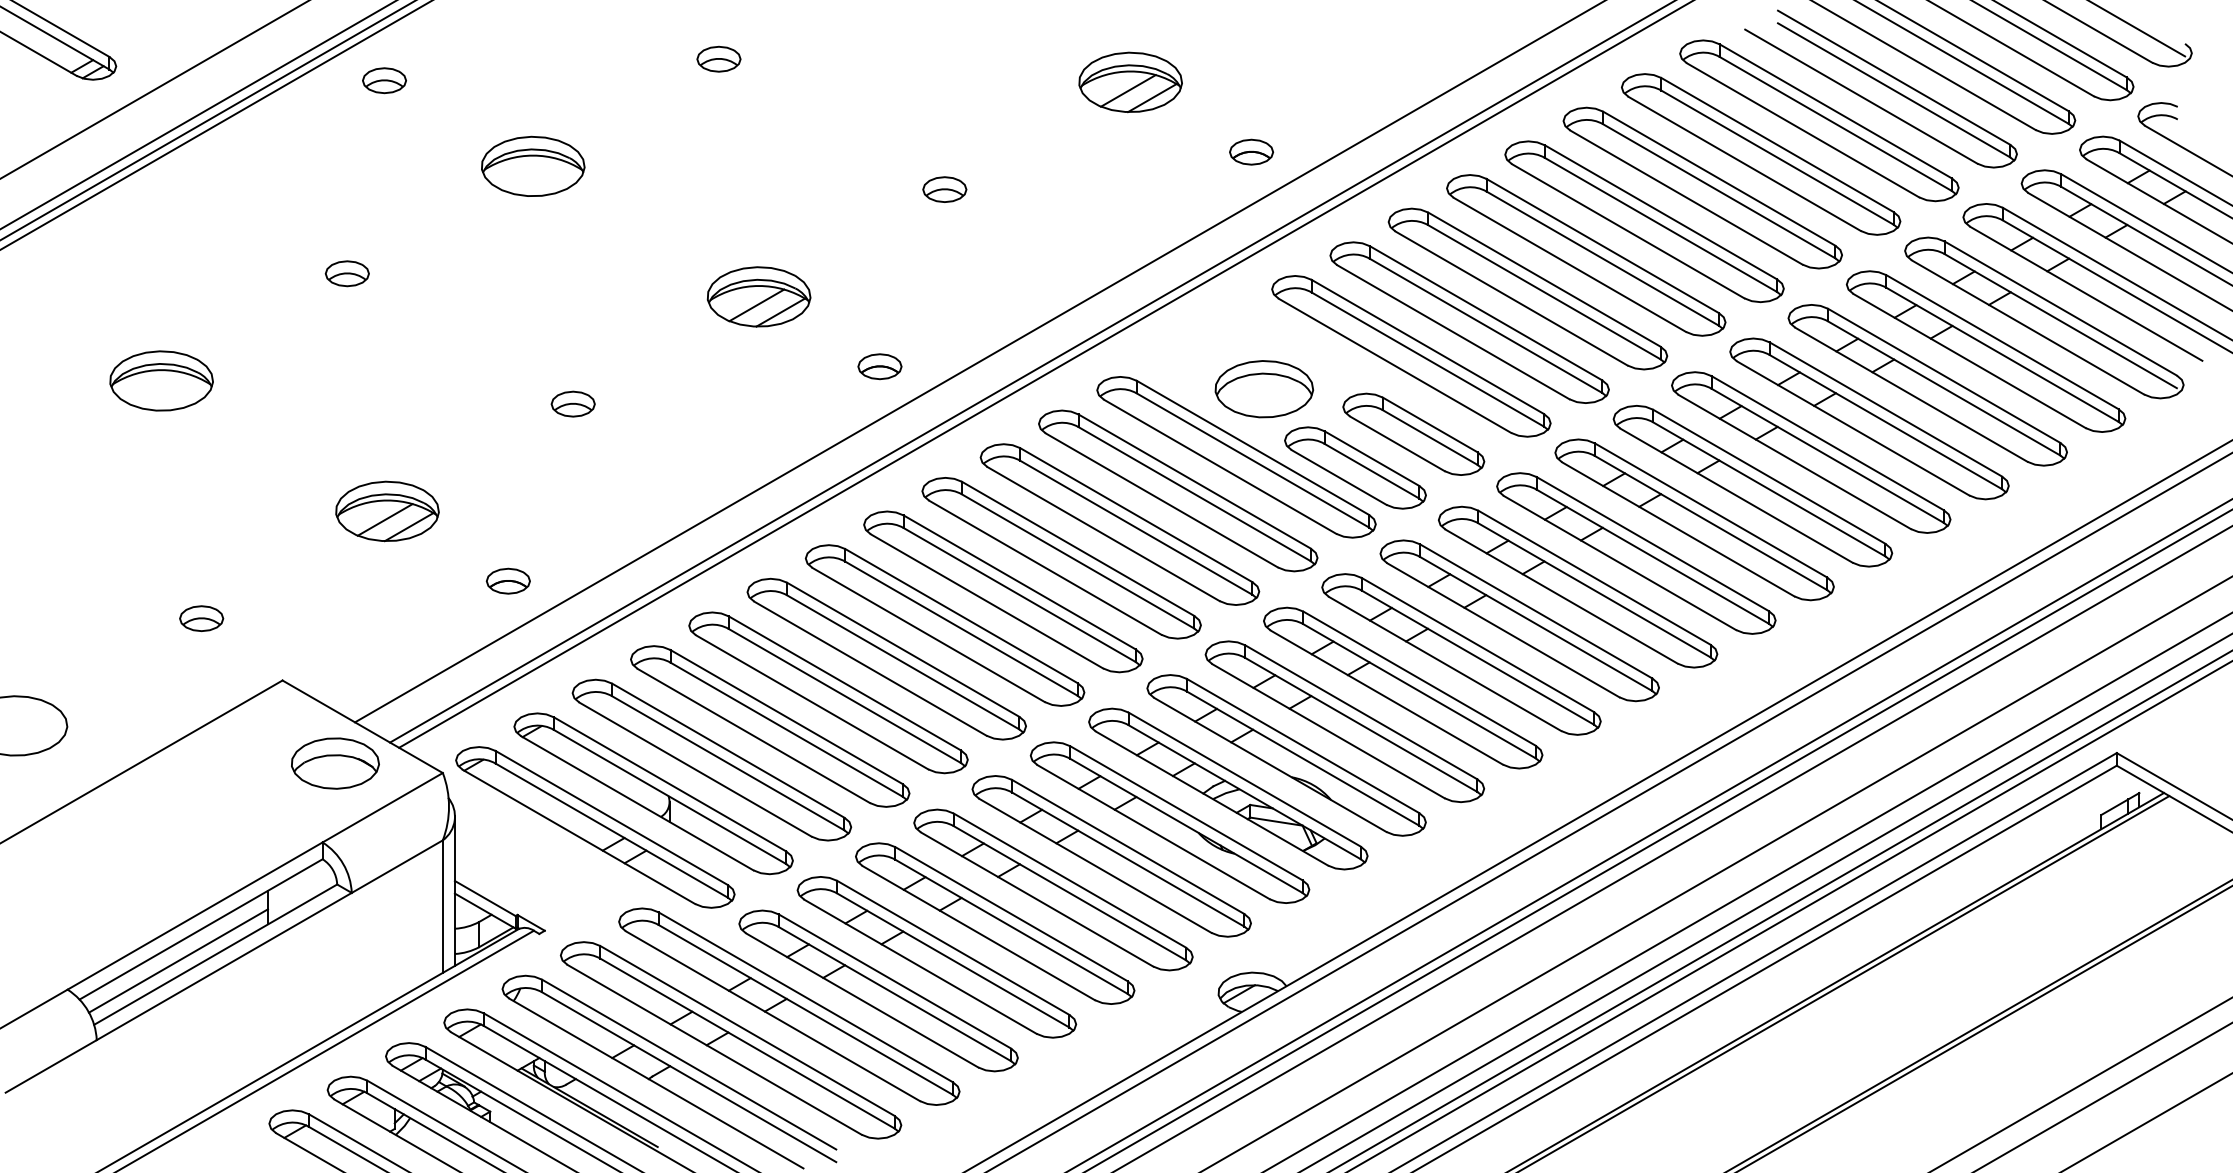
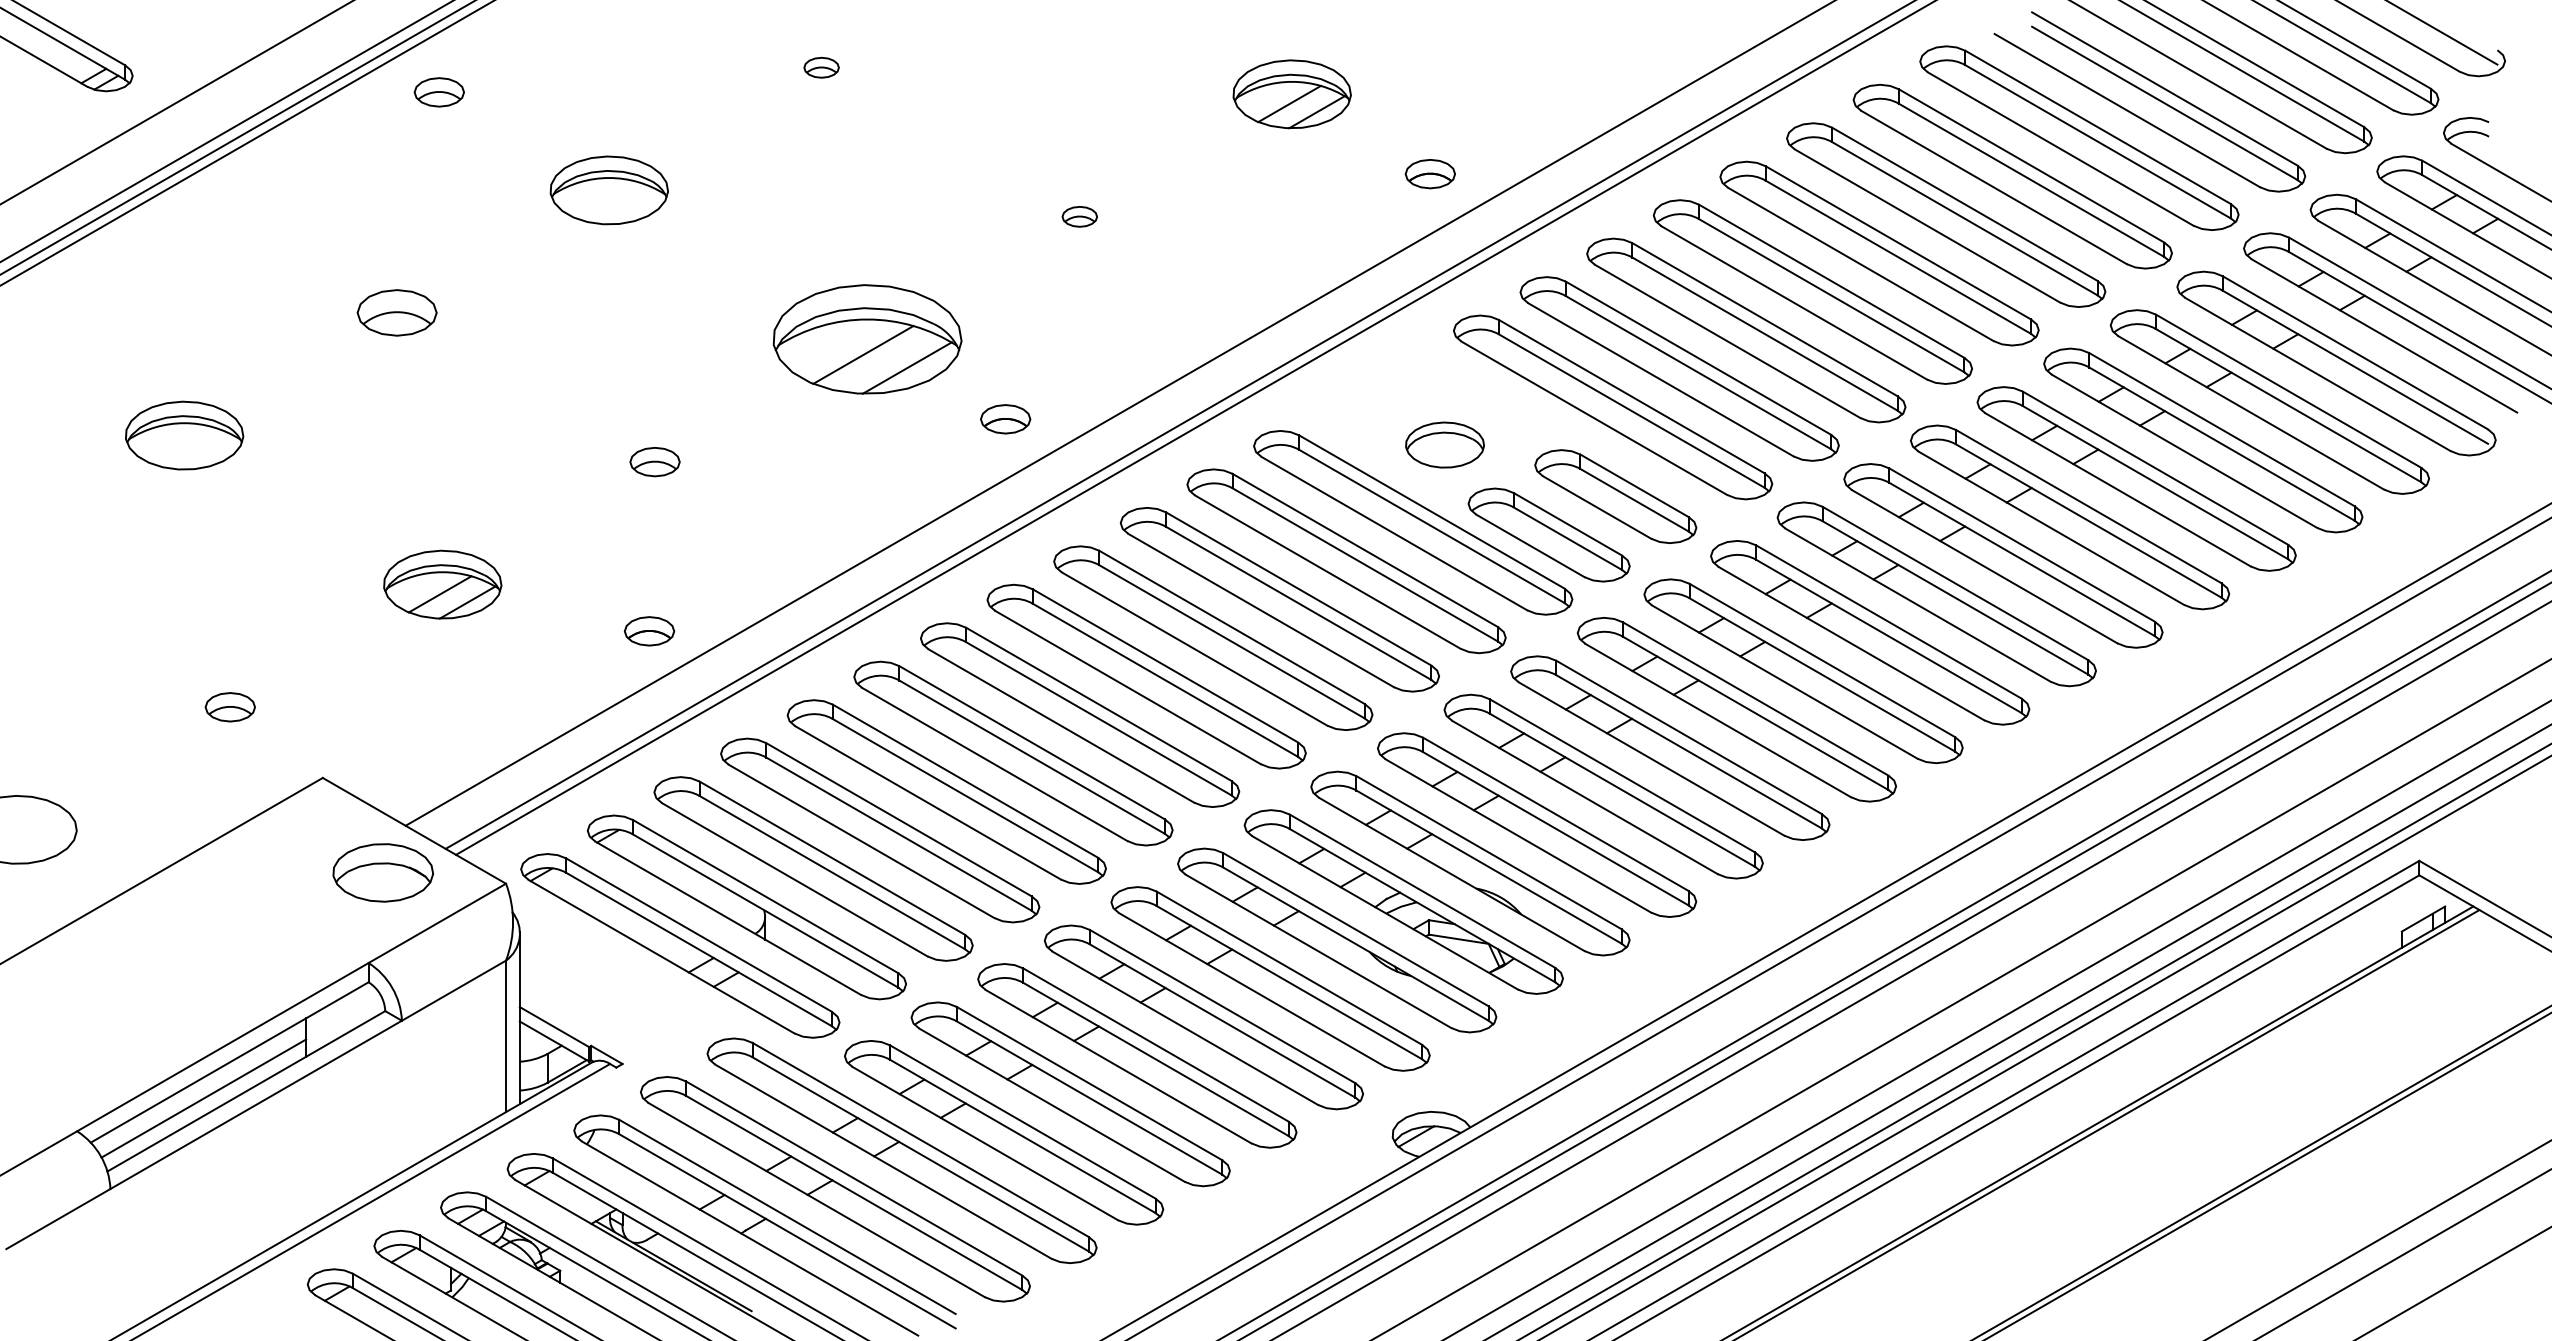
part: (718, 58) -> (821, 66), size x0.7
part: (944, 189) -> (1079, 216), size x0.7
part: (346, 273) -> (395, 312), size x1.6
part: (758, 296) -> (866, 339), size x1.6
part: (1264, 389) -> (1445, 445), size x0.7
part: (507, 580) -> (648, 630), moved

